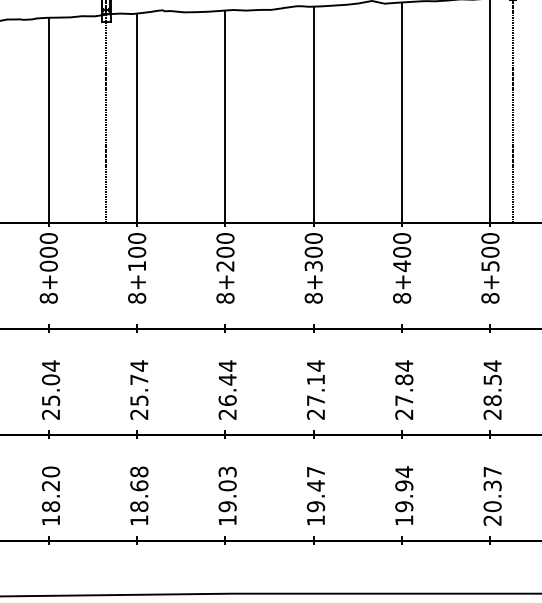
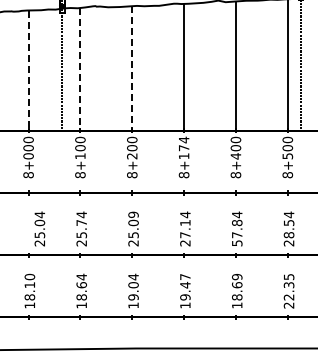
line: (225, 120) -> (132, 70), solid -> dashed
line: (137, 121) -> (80, 71), solid -> dashed
line: (48, 123) -> (28, 72), solid -> dashed
text: (312, 251) -> (183, 147), 8+300 -> 8+174
text: (227, 382) -> (133, 224), 26.44 -> 25.09
text: (50, 389) -> (39, 228), moved
text: (404, 414) -> (237, 243), 27.84 -> 57.84
text: (138, 471) -> (81, 276), 18.68 -> 18.64
text: (227, 471) -> (133, 276), 19.03 -> 19.04
text: (50, 486) -> (29, 285), 18.20 -> 18.10
text: (404, 488) -> (237, 286), 19.94 -> 18.69
text: (491, 489) -> (288, 287), 20.37 -> 22.35

